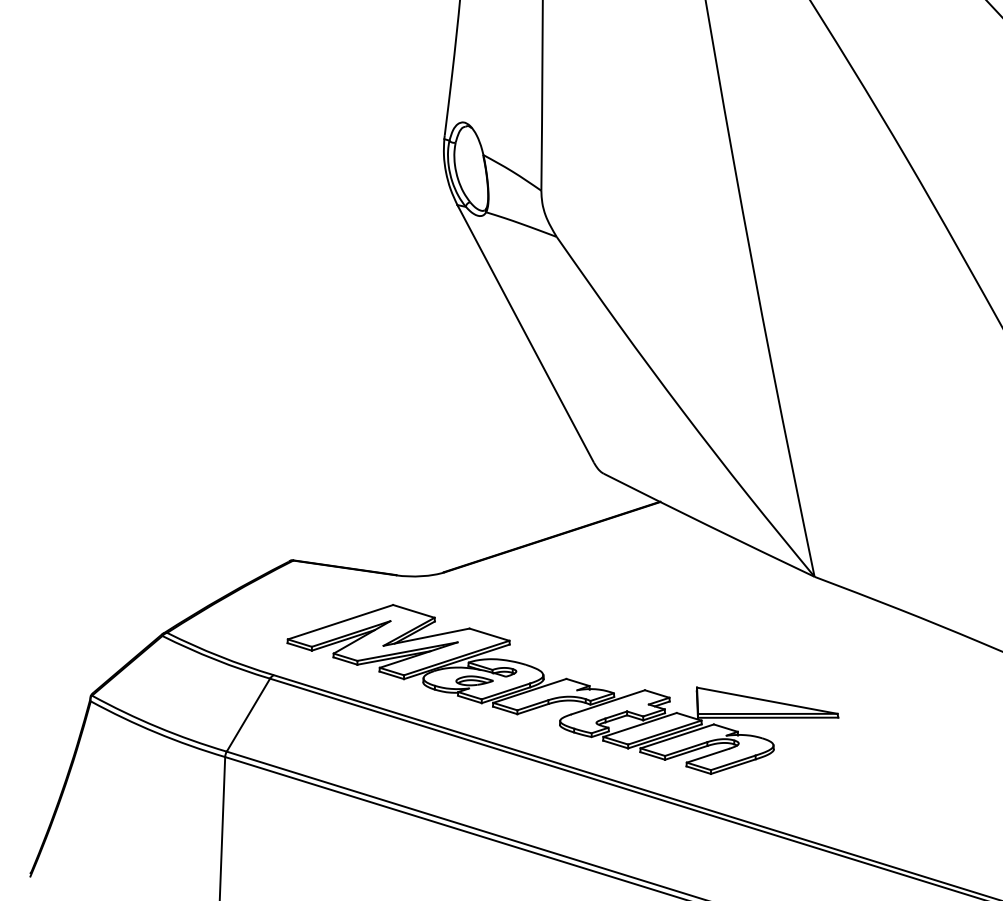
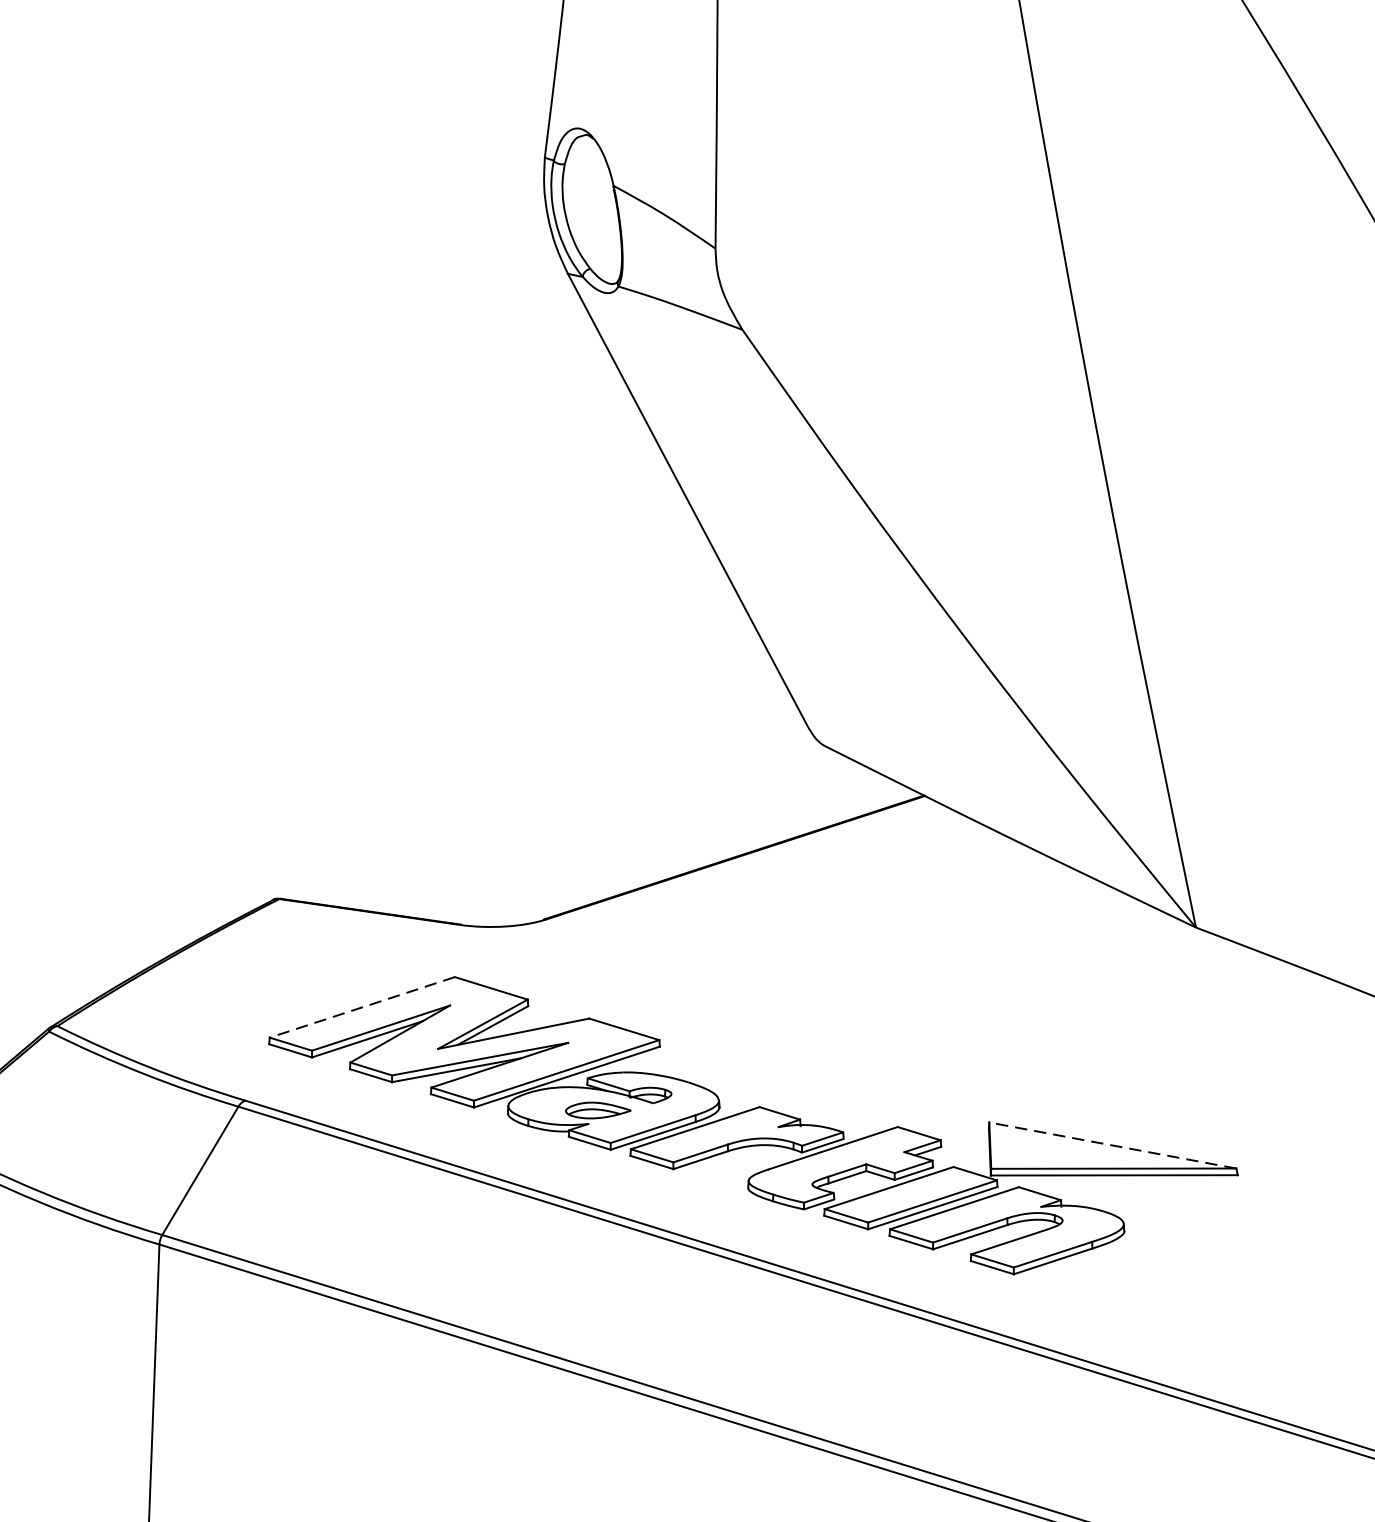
line: (340, 622) -> (362, 1007), solid -> dashed
line: (766, 700) -> (1111, 1145), solid -> dashed

